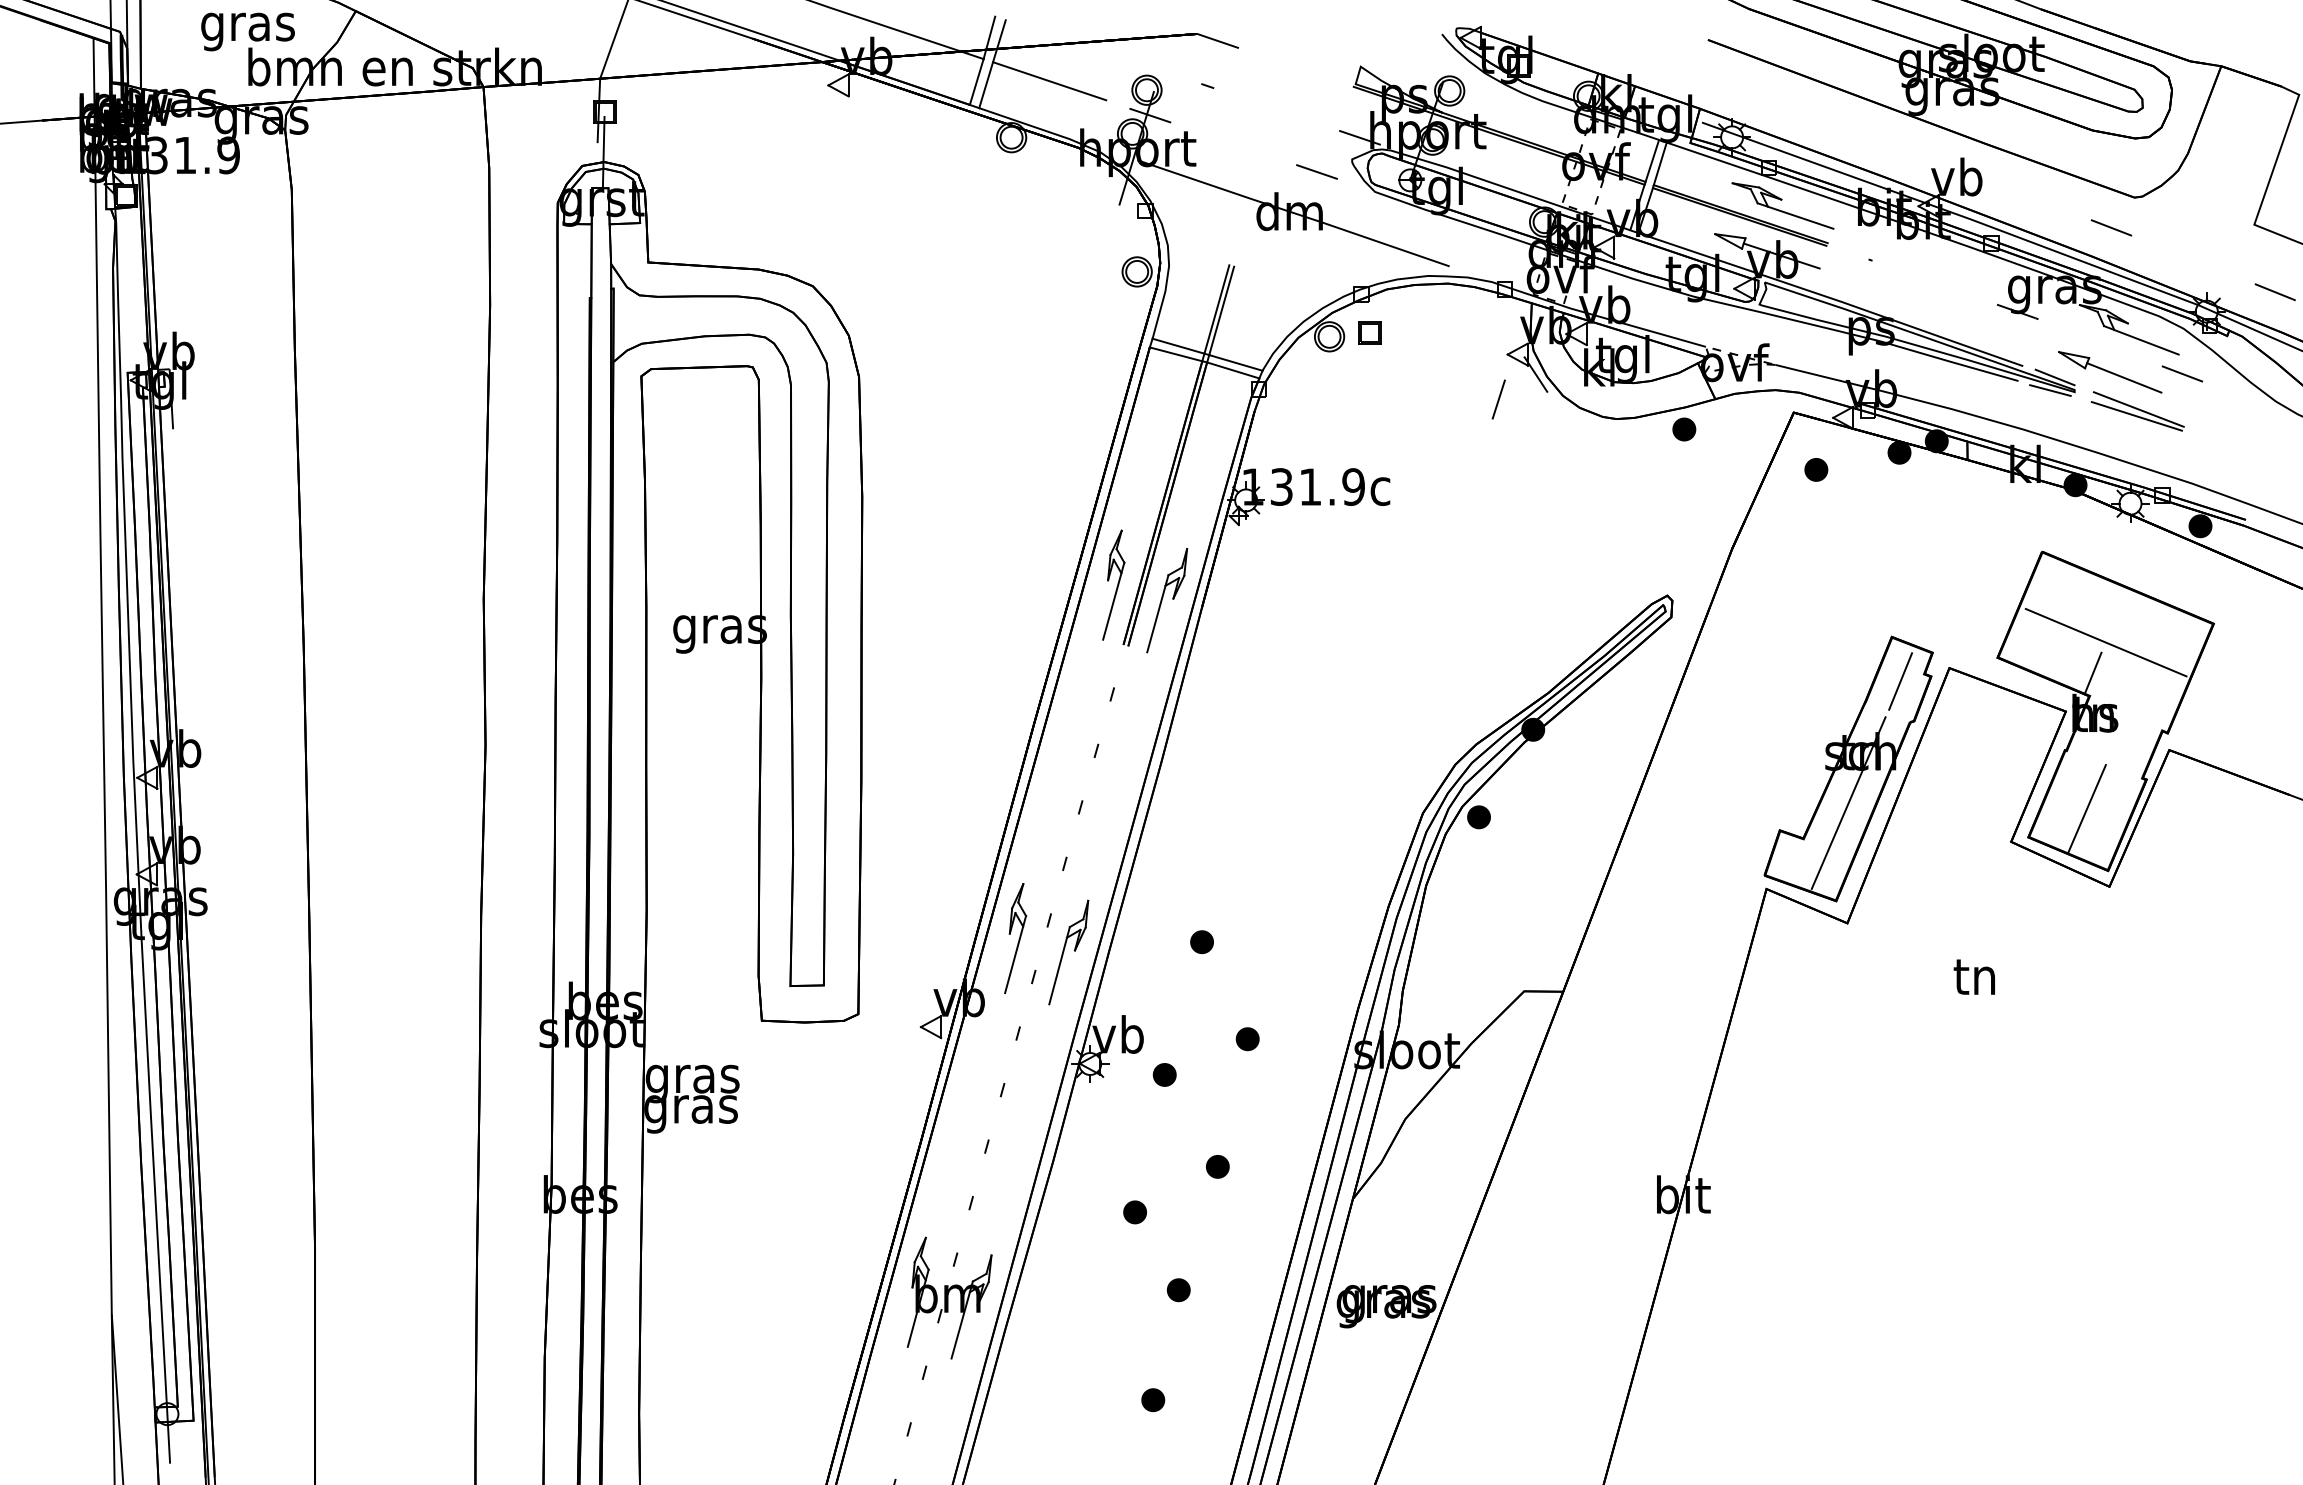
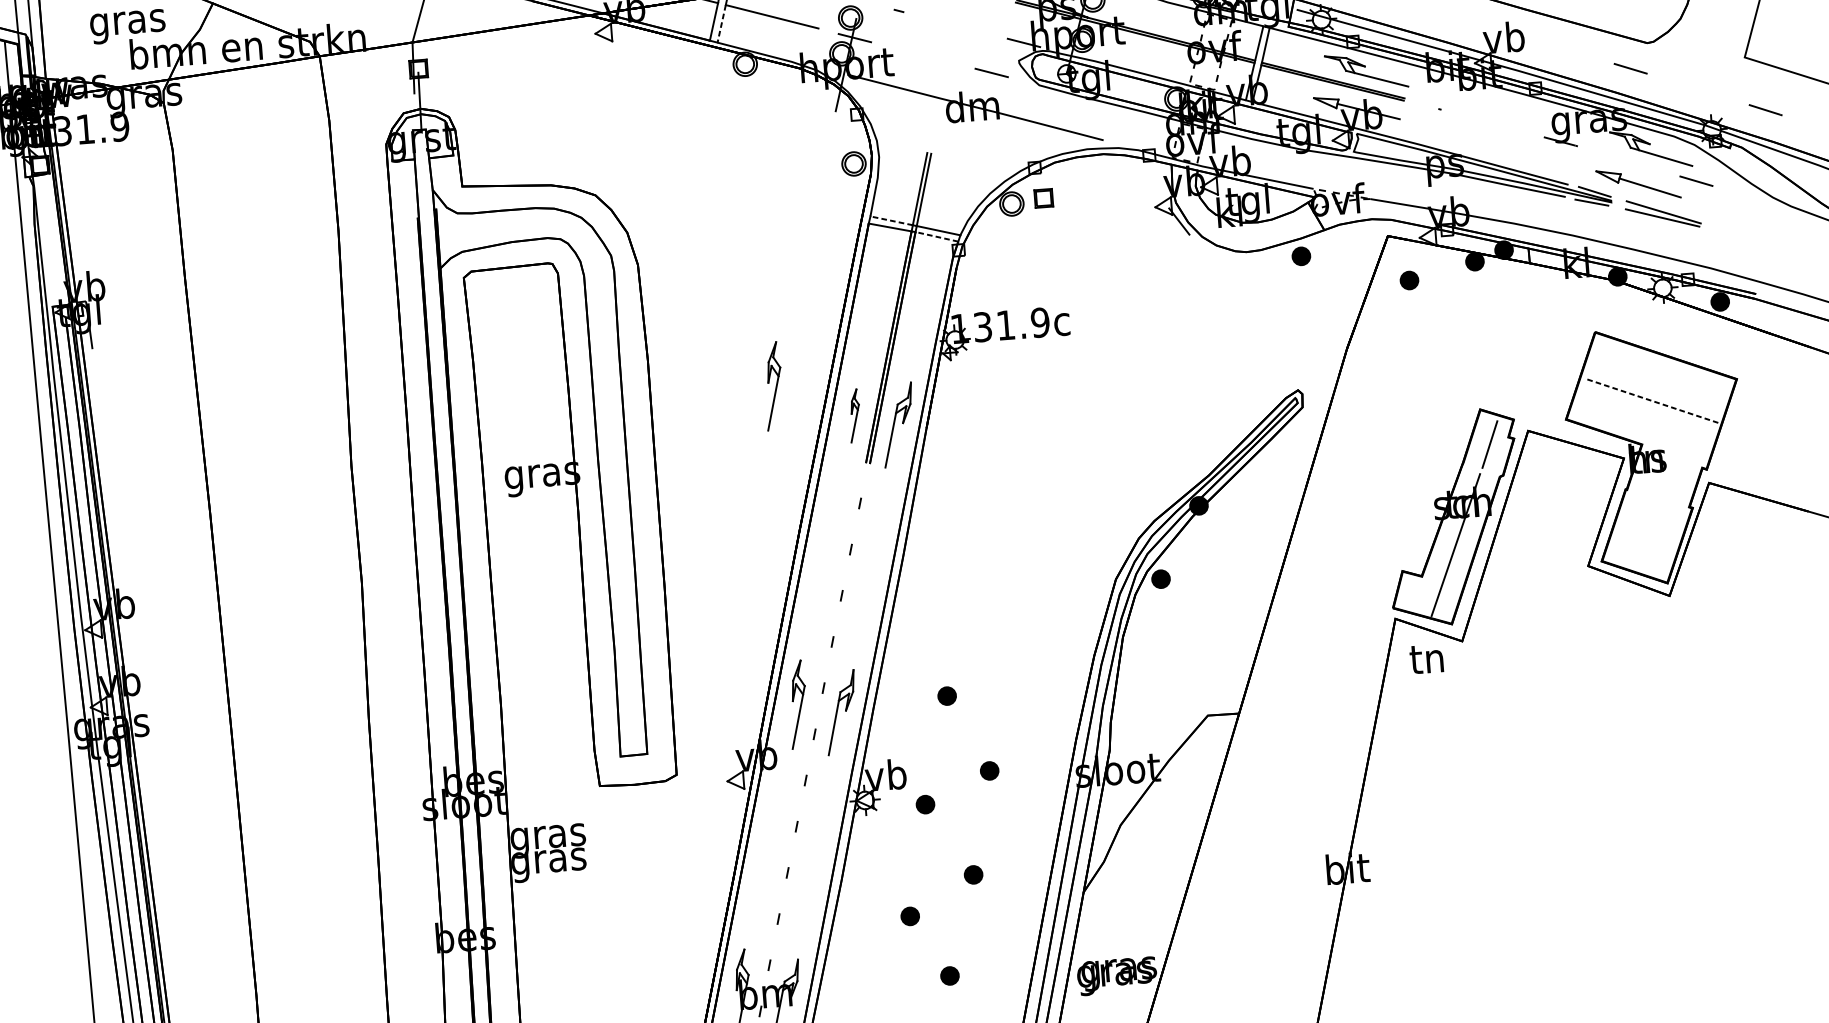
line: (986, 85) -> (722, 24), solid -> dashed
line: (1178, 346) -> (891, 221), solid -> dashed
line: (1232, 370) -> (936, 236), solid -> dashed
line: (1498, 399) -> (1150, 243), removed
part: (1015, 540) -> (773, 386), added
part: (1113, 584) -> (854, 415), size x0.6
line: (2105, 642) -> (1651, 400), solid -> dashed
line: (2092, 673) -> (1642, 426), removed
line: (2086, 809) -> (1646, 535), removed
text: (1973, 976) -> (1425, 658), moved

